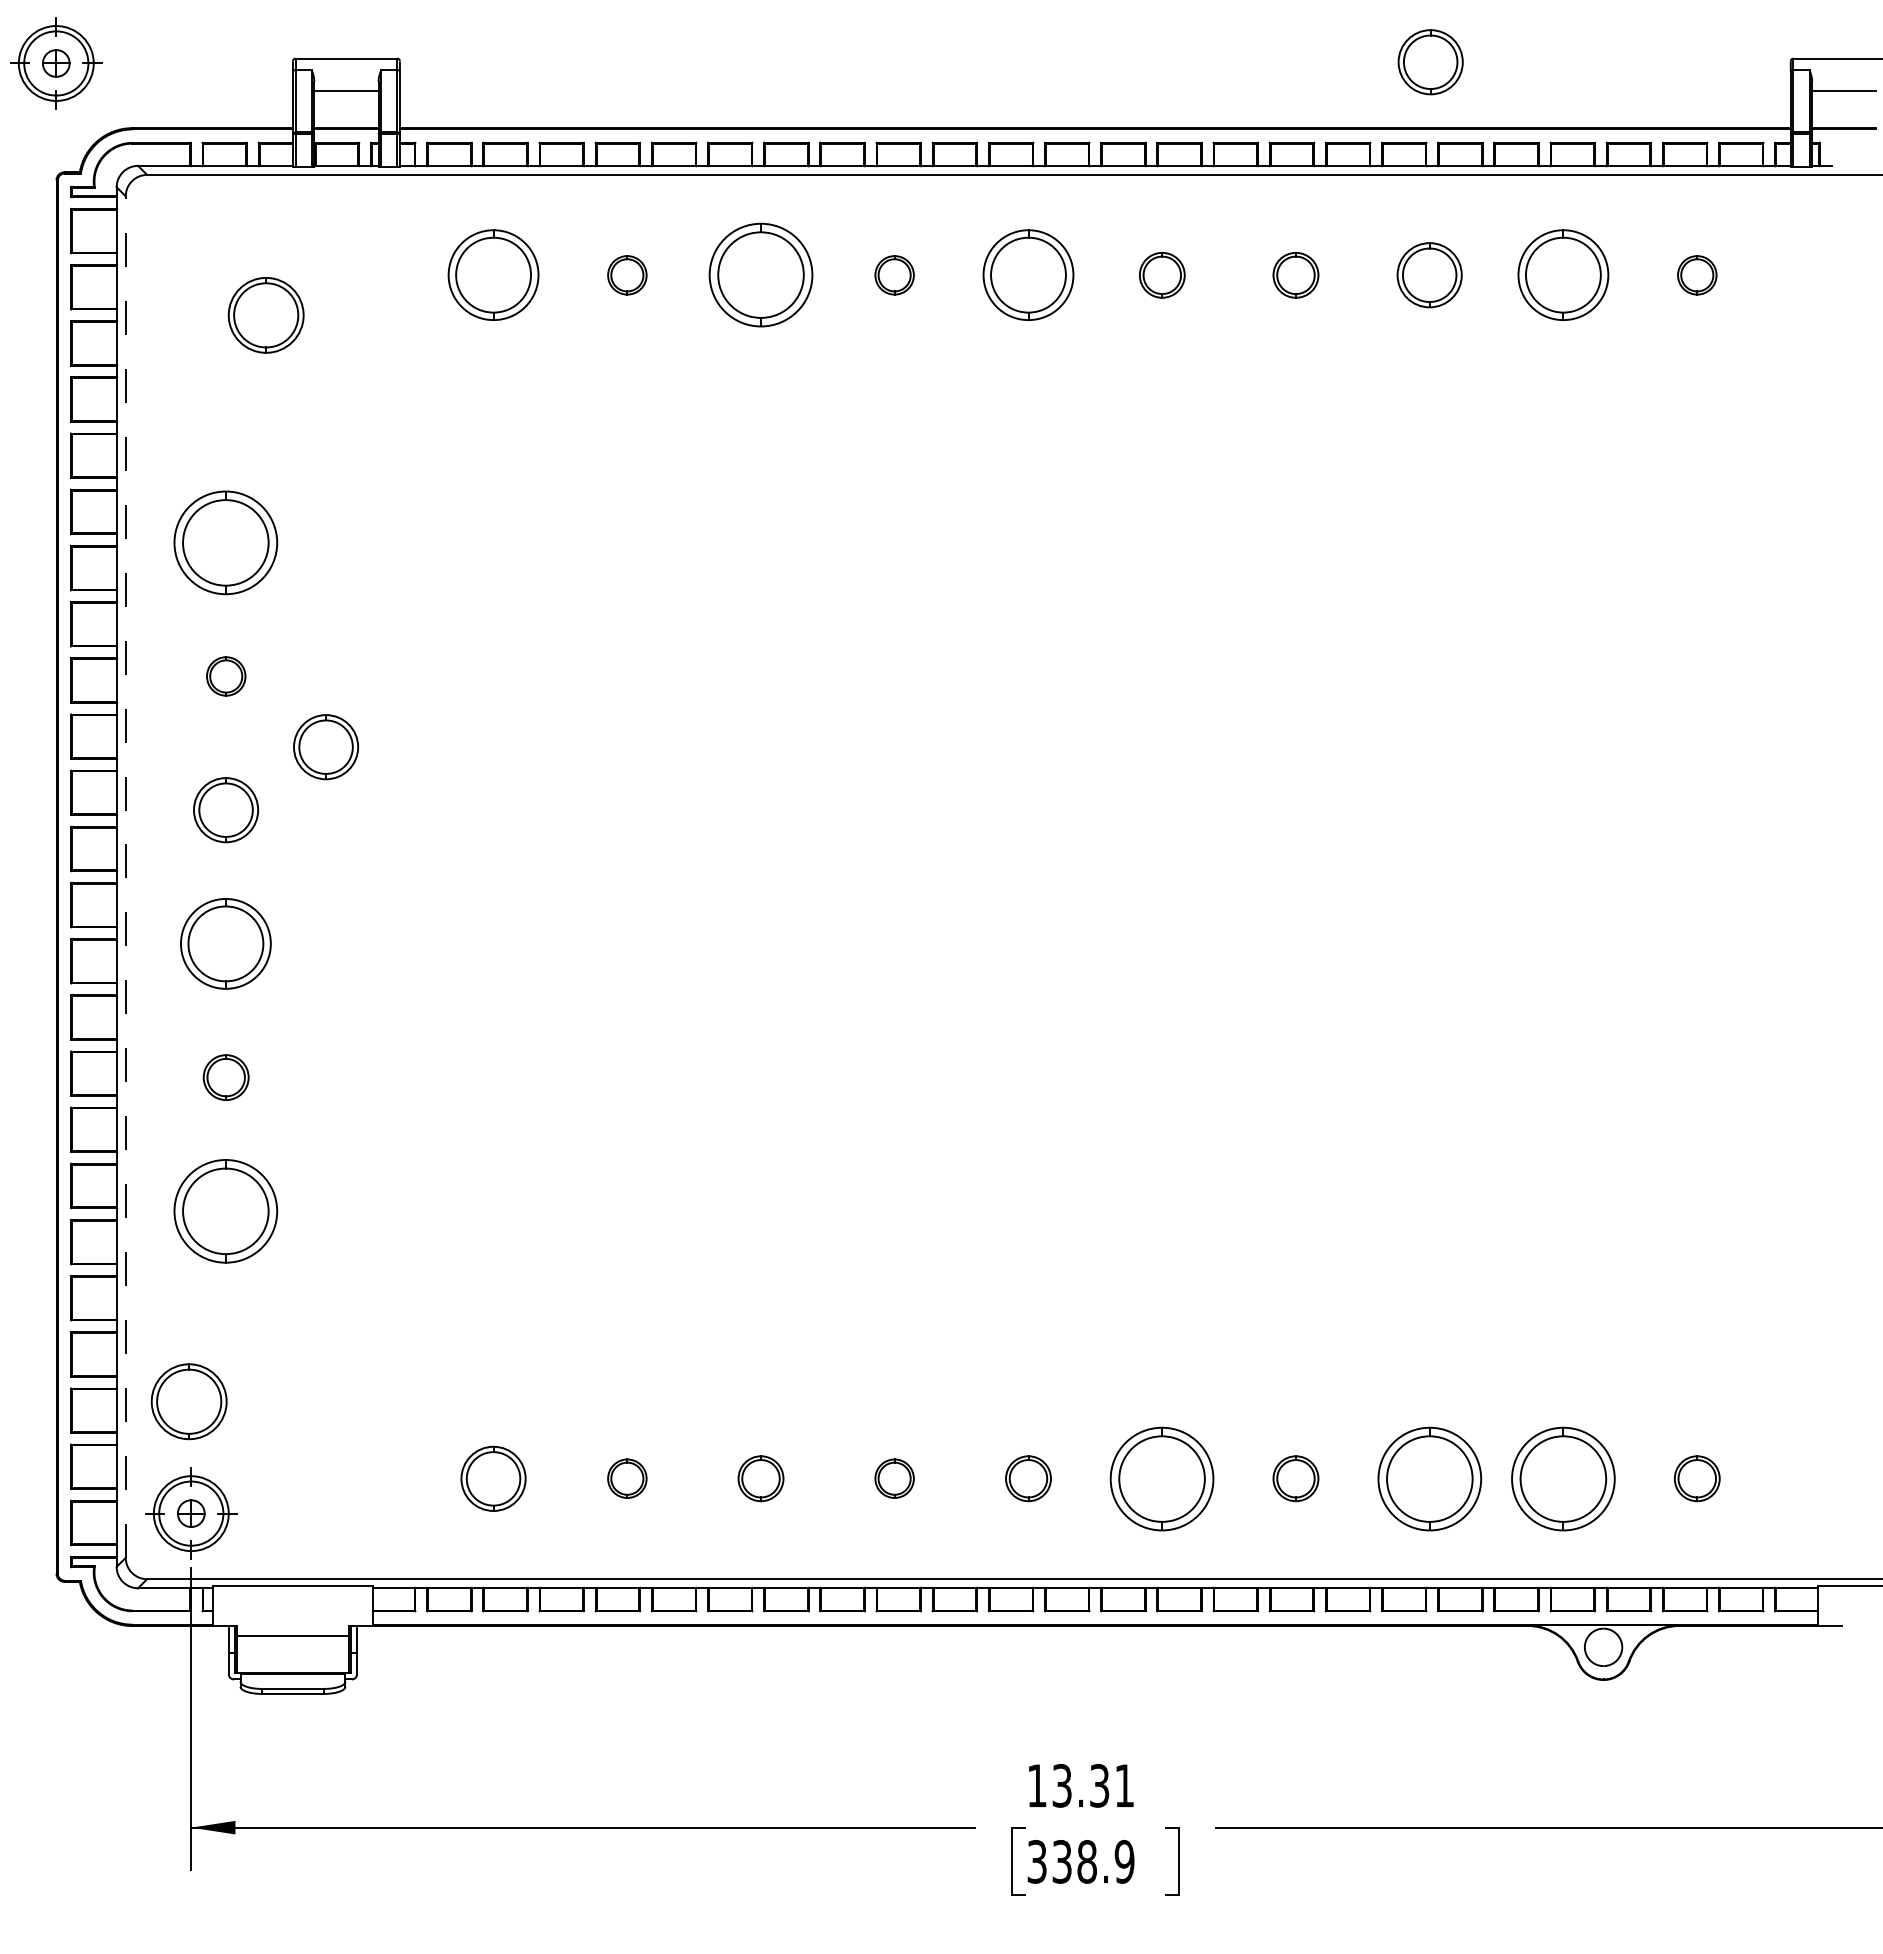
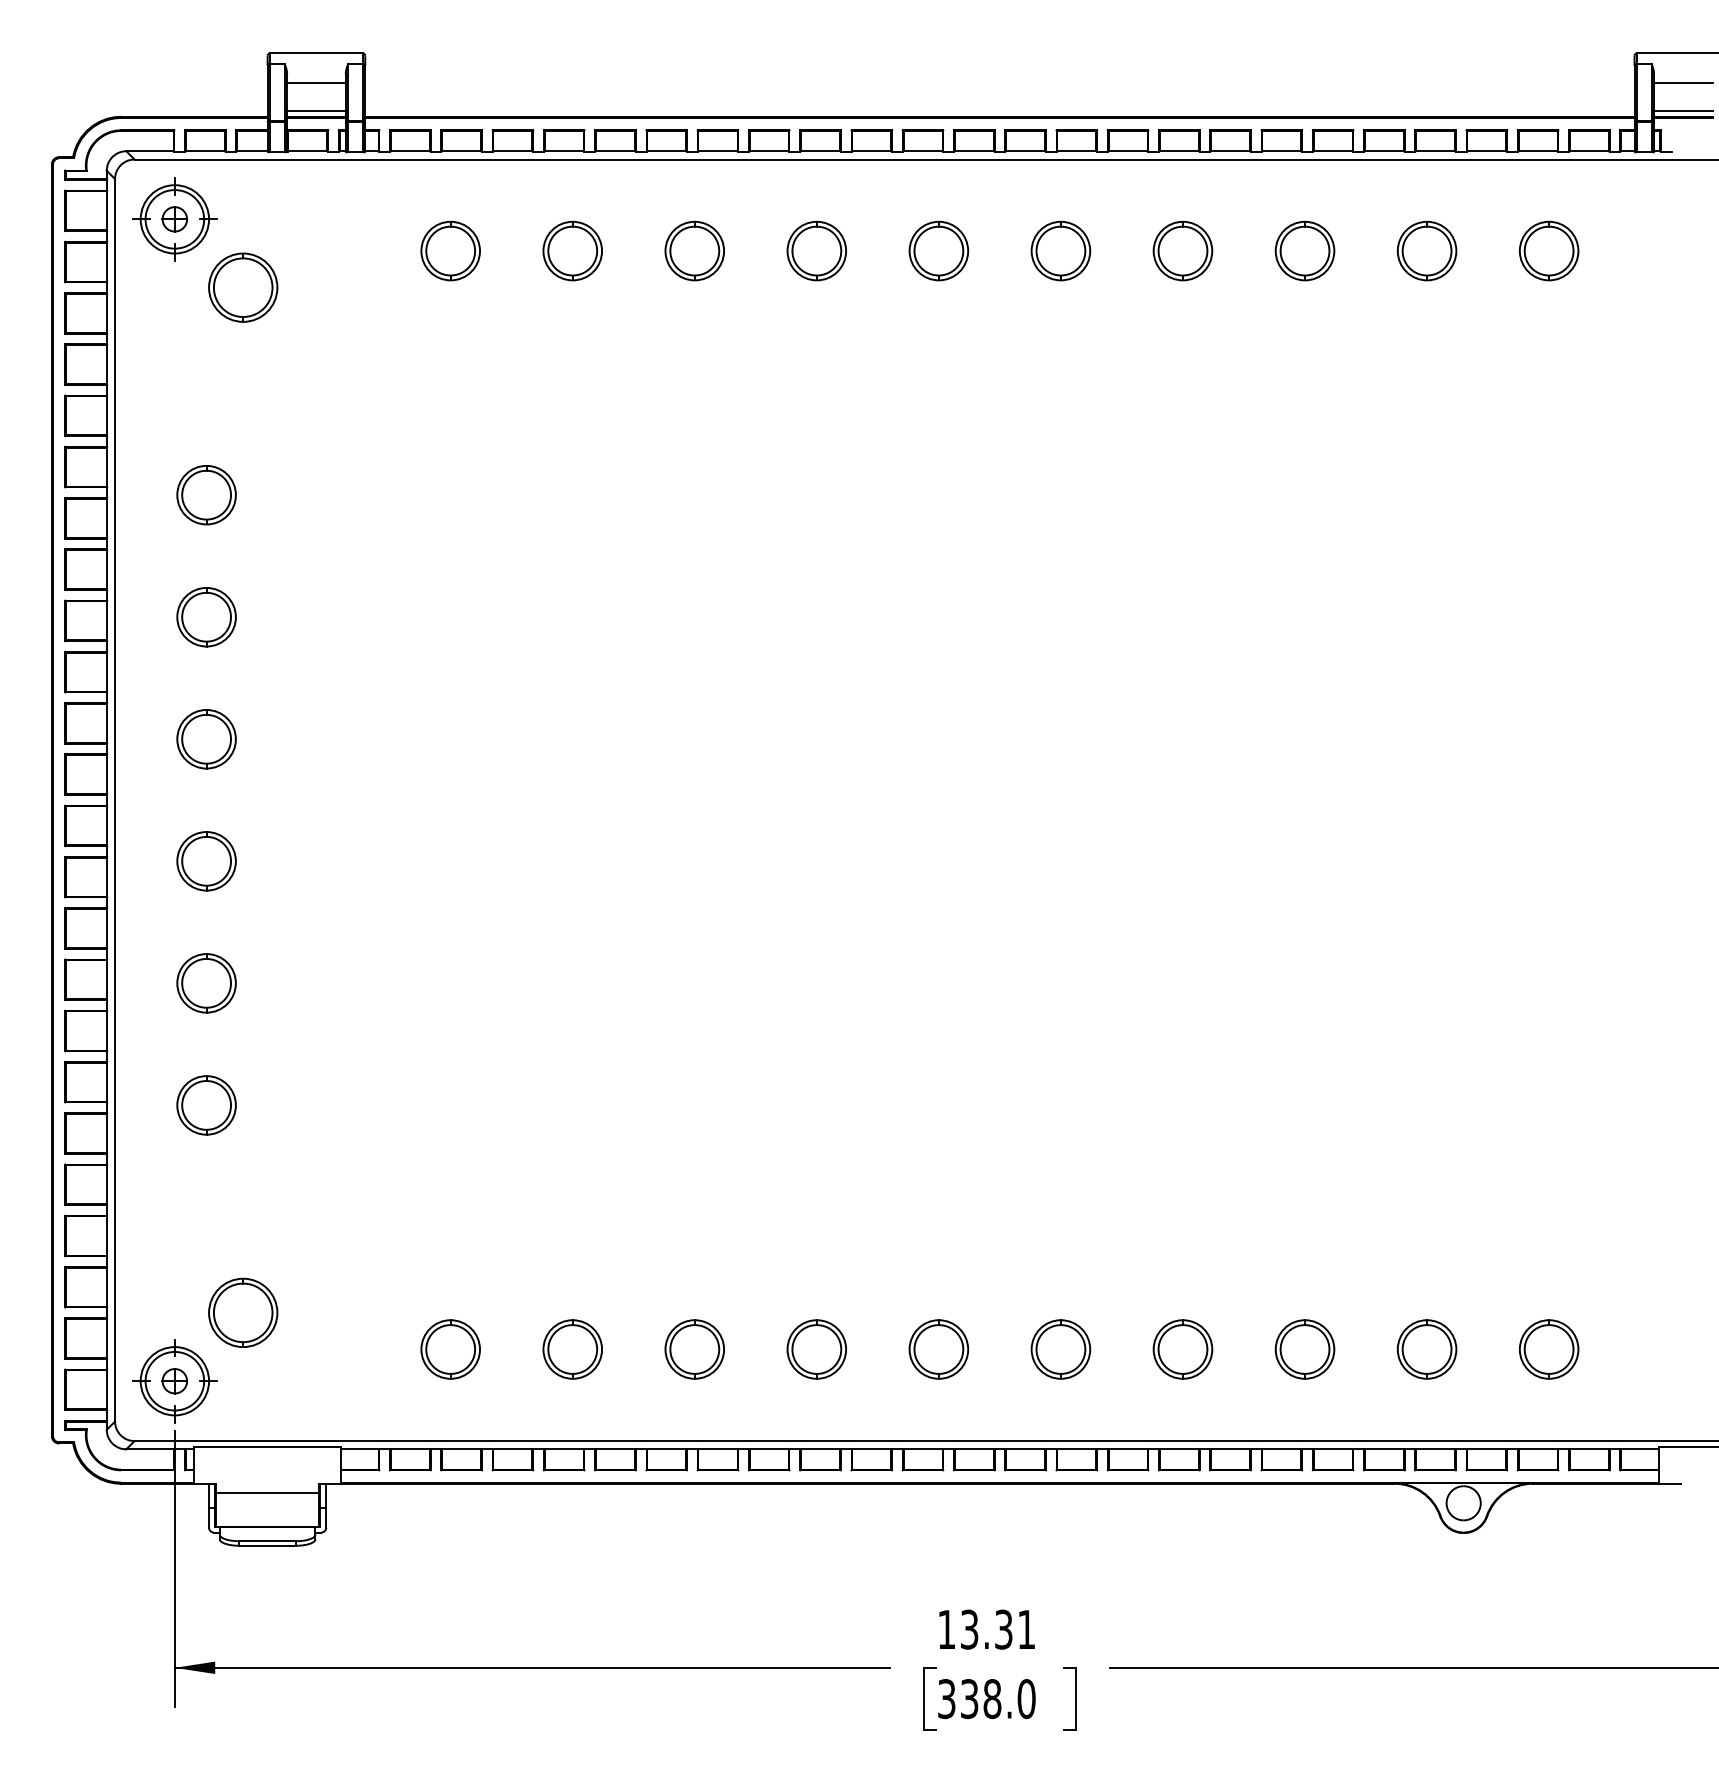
part: (1430, 62) -> (1305, 56), removed
part: (56, 63) -> (175, 219), moved
line: (346, 121) -> (316, 110), added
line: (1844, 121) -> (1683, 110), added
part: (493, 275) -> (450, 251), size x0.71
part: (627, 275) -> (572, 251), size x1.67
part: (760, 275) -> (694, 251), size x0.62
part: (894, 275) -> (816, 251), size x1.67
part: (1028, 275) -> (938, 251), size x0.71
part: (1162, 275) -> (1061, 251), size x1.43
part: (1295, 275) -> (1182, 251), size x1.43
part: (1563, 275) -> (1427, 251), size x0.71
part: (1697, 275) -> (1549, 251), size x1.67
part: (226, 542) -> (206, 494), size x0.62
part: (226, 676) -> (206, 617), size x1.67
part: (326, 747) -> (298, 682), removed
line: (125, 877) -> (114, 800), dashed -> solid
part: (226, 943) -> (206, 860), size x0.71
part: (226, 1077) -> (206, 983), size x1.43
part: (226, 1211) -> (206, 1105), size x0.62
part: (188, 1401) -> (242, 1312), moved
part: (627, 1478) -> (572, 1349), size x1.67
part: (760, 1478) -> (694, 1349), size x1.43
part: (894, 1478) -> (816, 1349), size x1.67
part: (1028, 1478) -> (938, 1349), size x1.43
part: (1162, 1478) -> (1061, 1349), size x0.62
part: (1295, 1478) -> (1182, 1349), size x1.43
part: (1429, 1478) -> (1304, 1349), size x0.62
part: (1563, 1478) -> (1427, 1349), size x0.62
part: (1697, 1478) -> (1549, 1349), size x1.43
text: (1124, 1861) -> (1026, 1698), 338.9 -> 338.0

